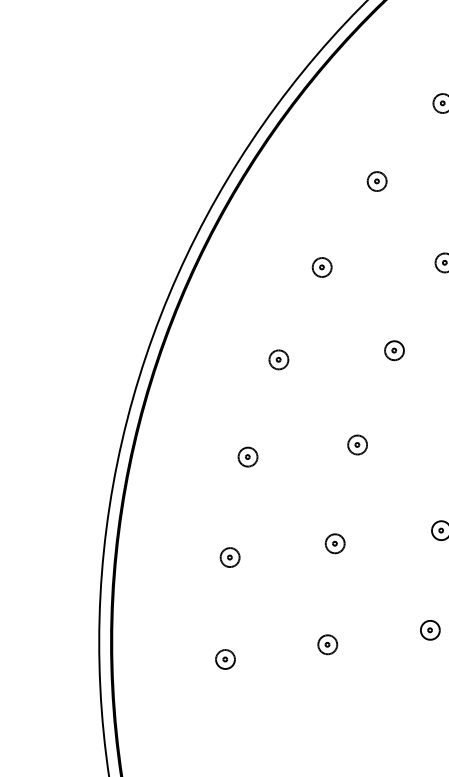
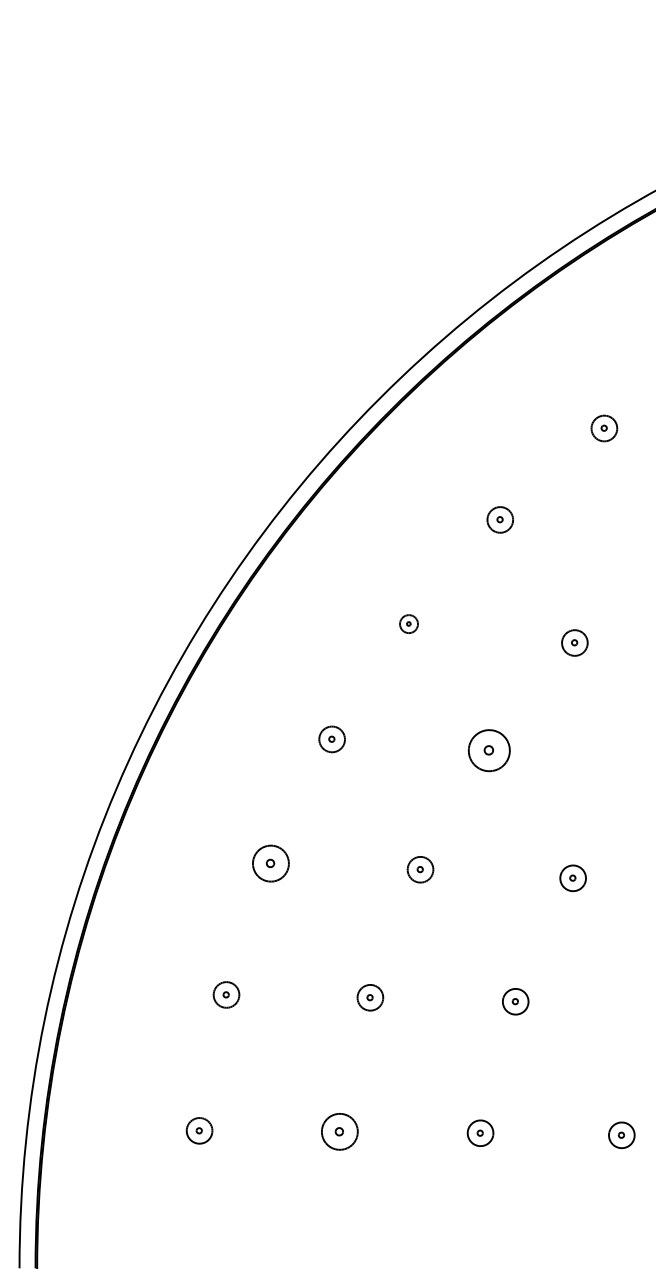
part: (321, 267) -> (408, 623), size x0.7
part: (393, 350) -> (488, 750), size x1.6
part: (247, 457) -> (270, 863), size x1.4
part: (327, 644) -> (339, 1131), size x1.4

